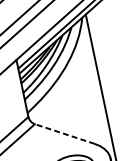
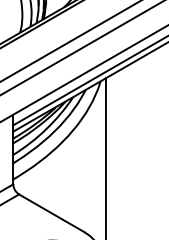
line: (64, 134) -> (51, 213), dashed -> solid

